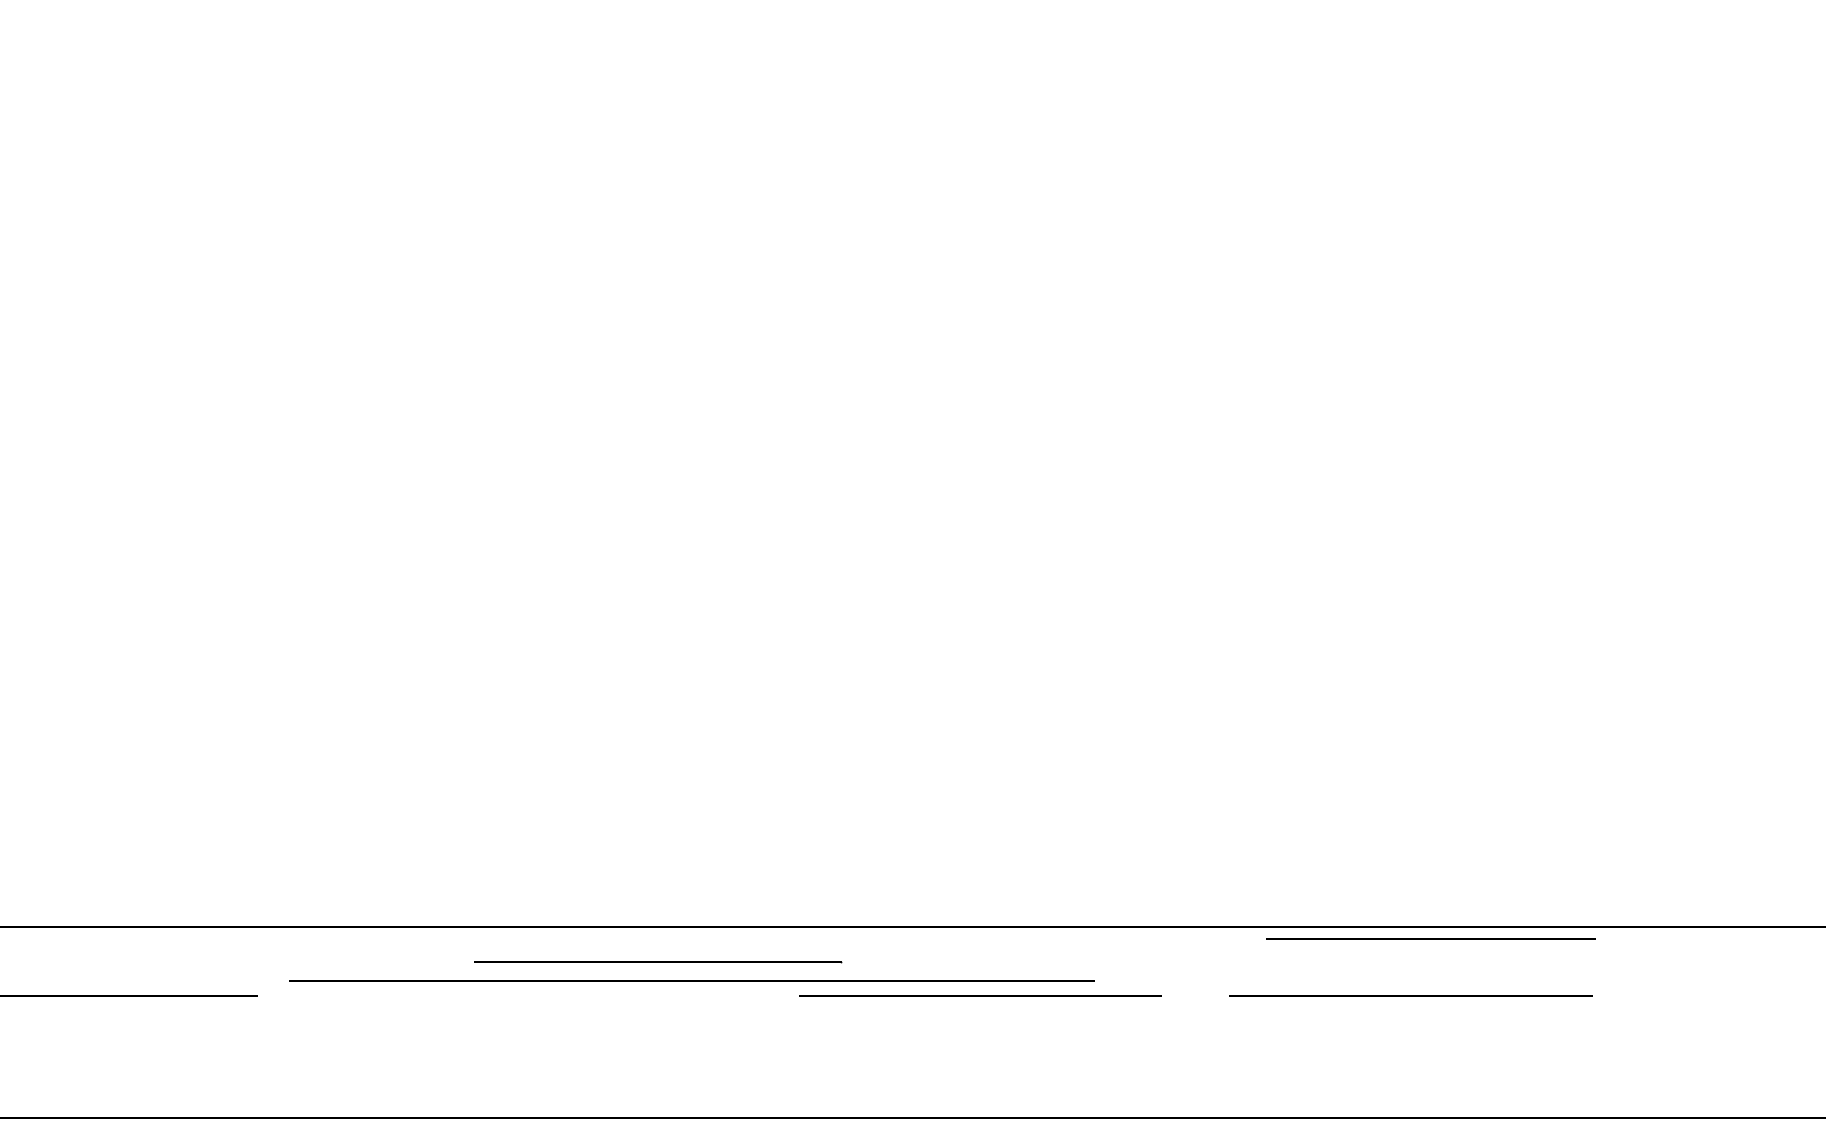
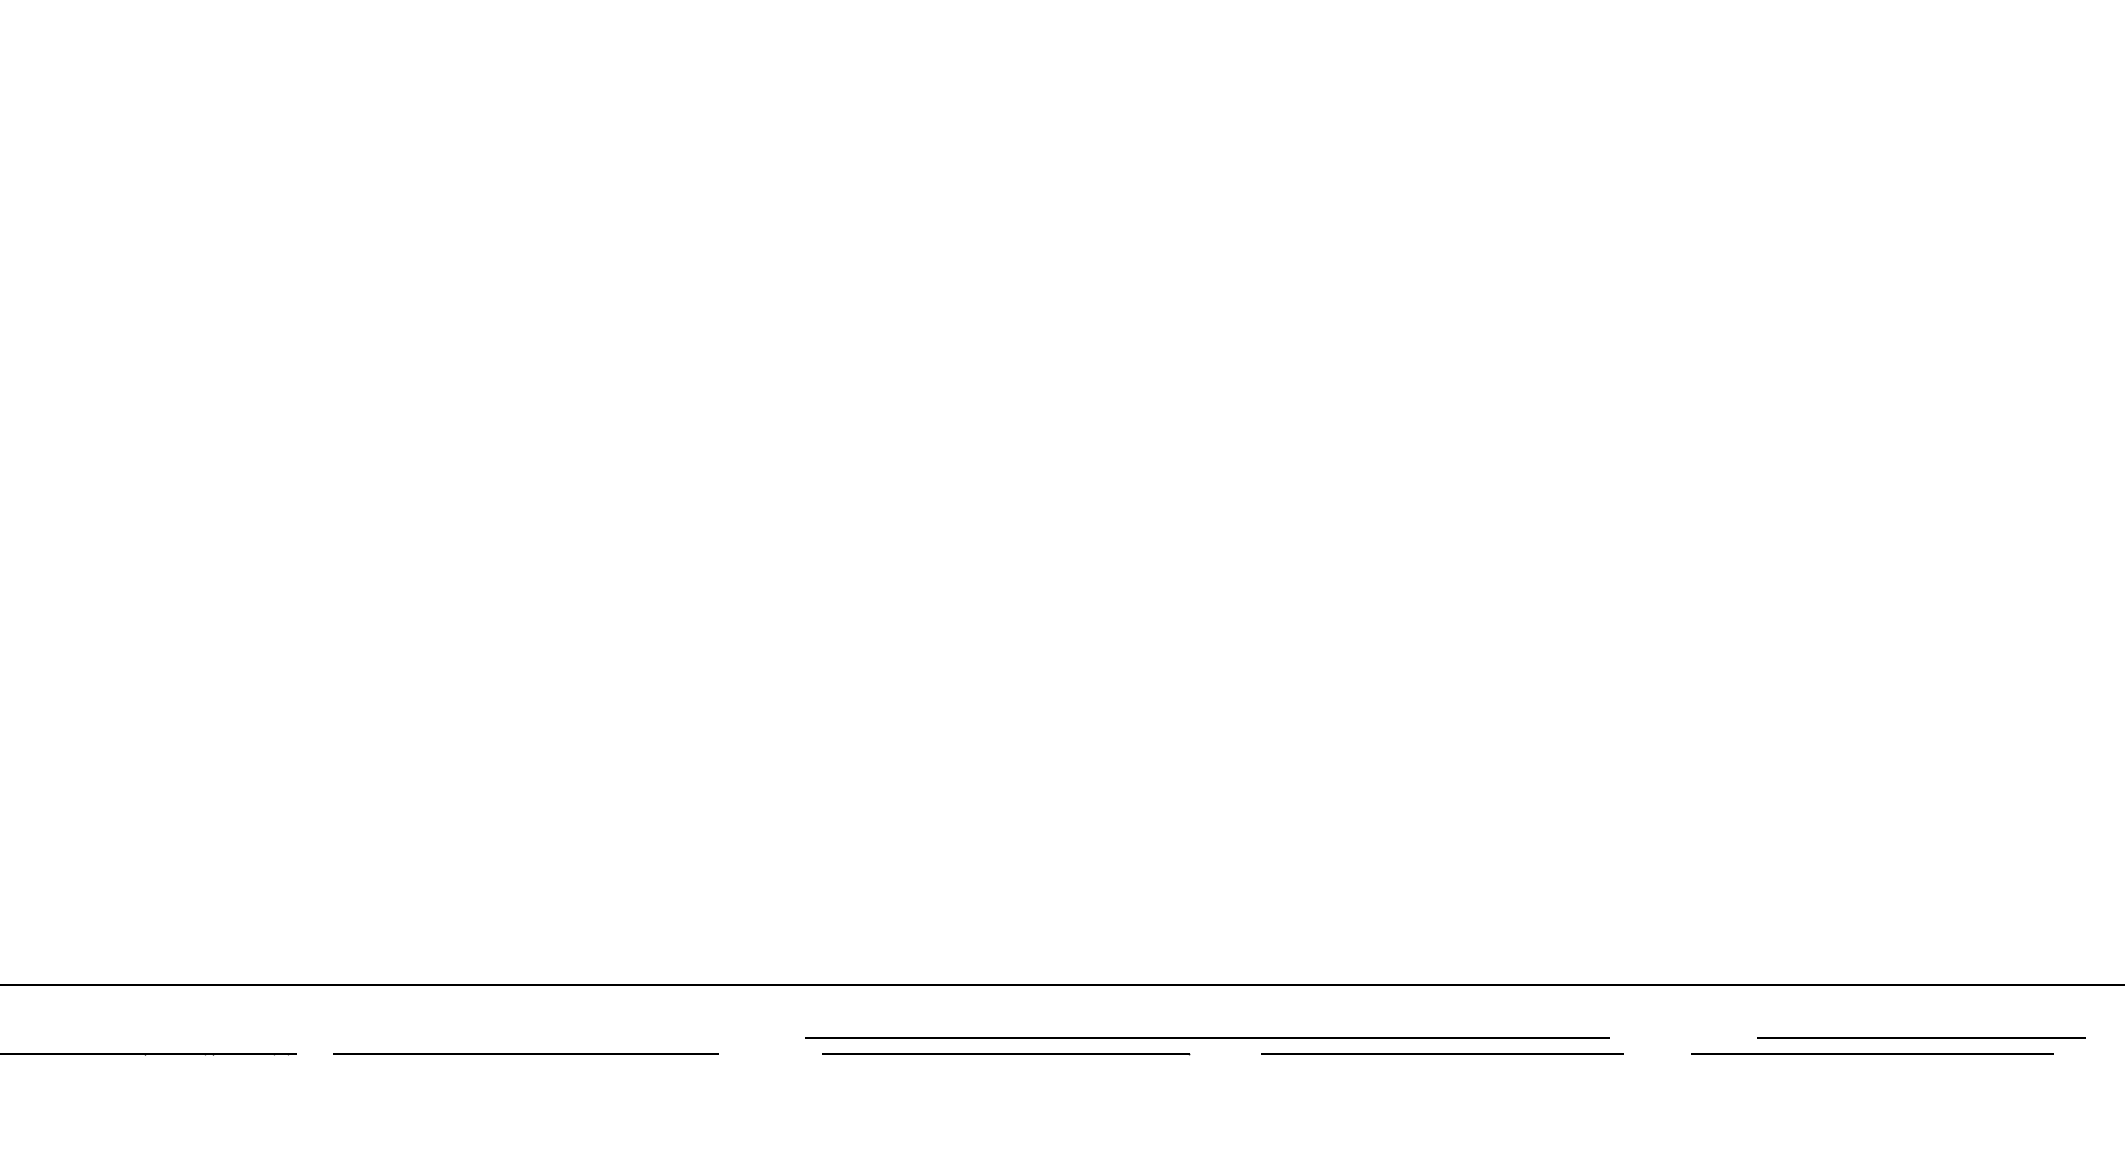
line: (1430, 937) -> (1921, 1037), moved
line: (658, 962) -> (1006, 1054), moved
line: (691, 979) -> (1207, 1037), moved

